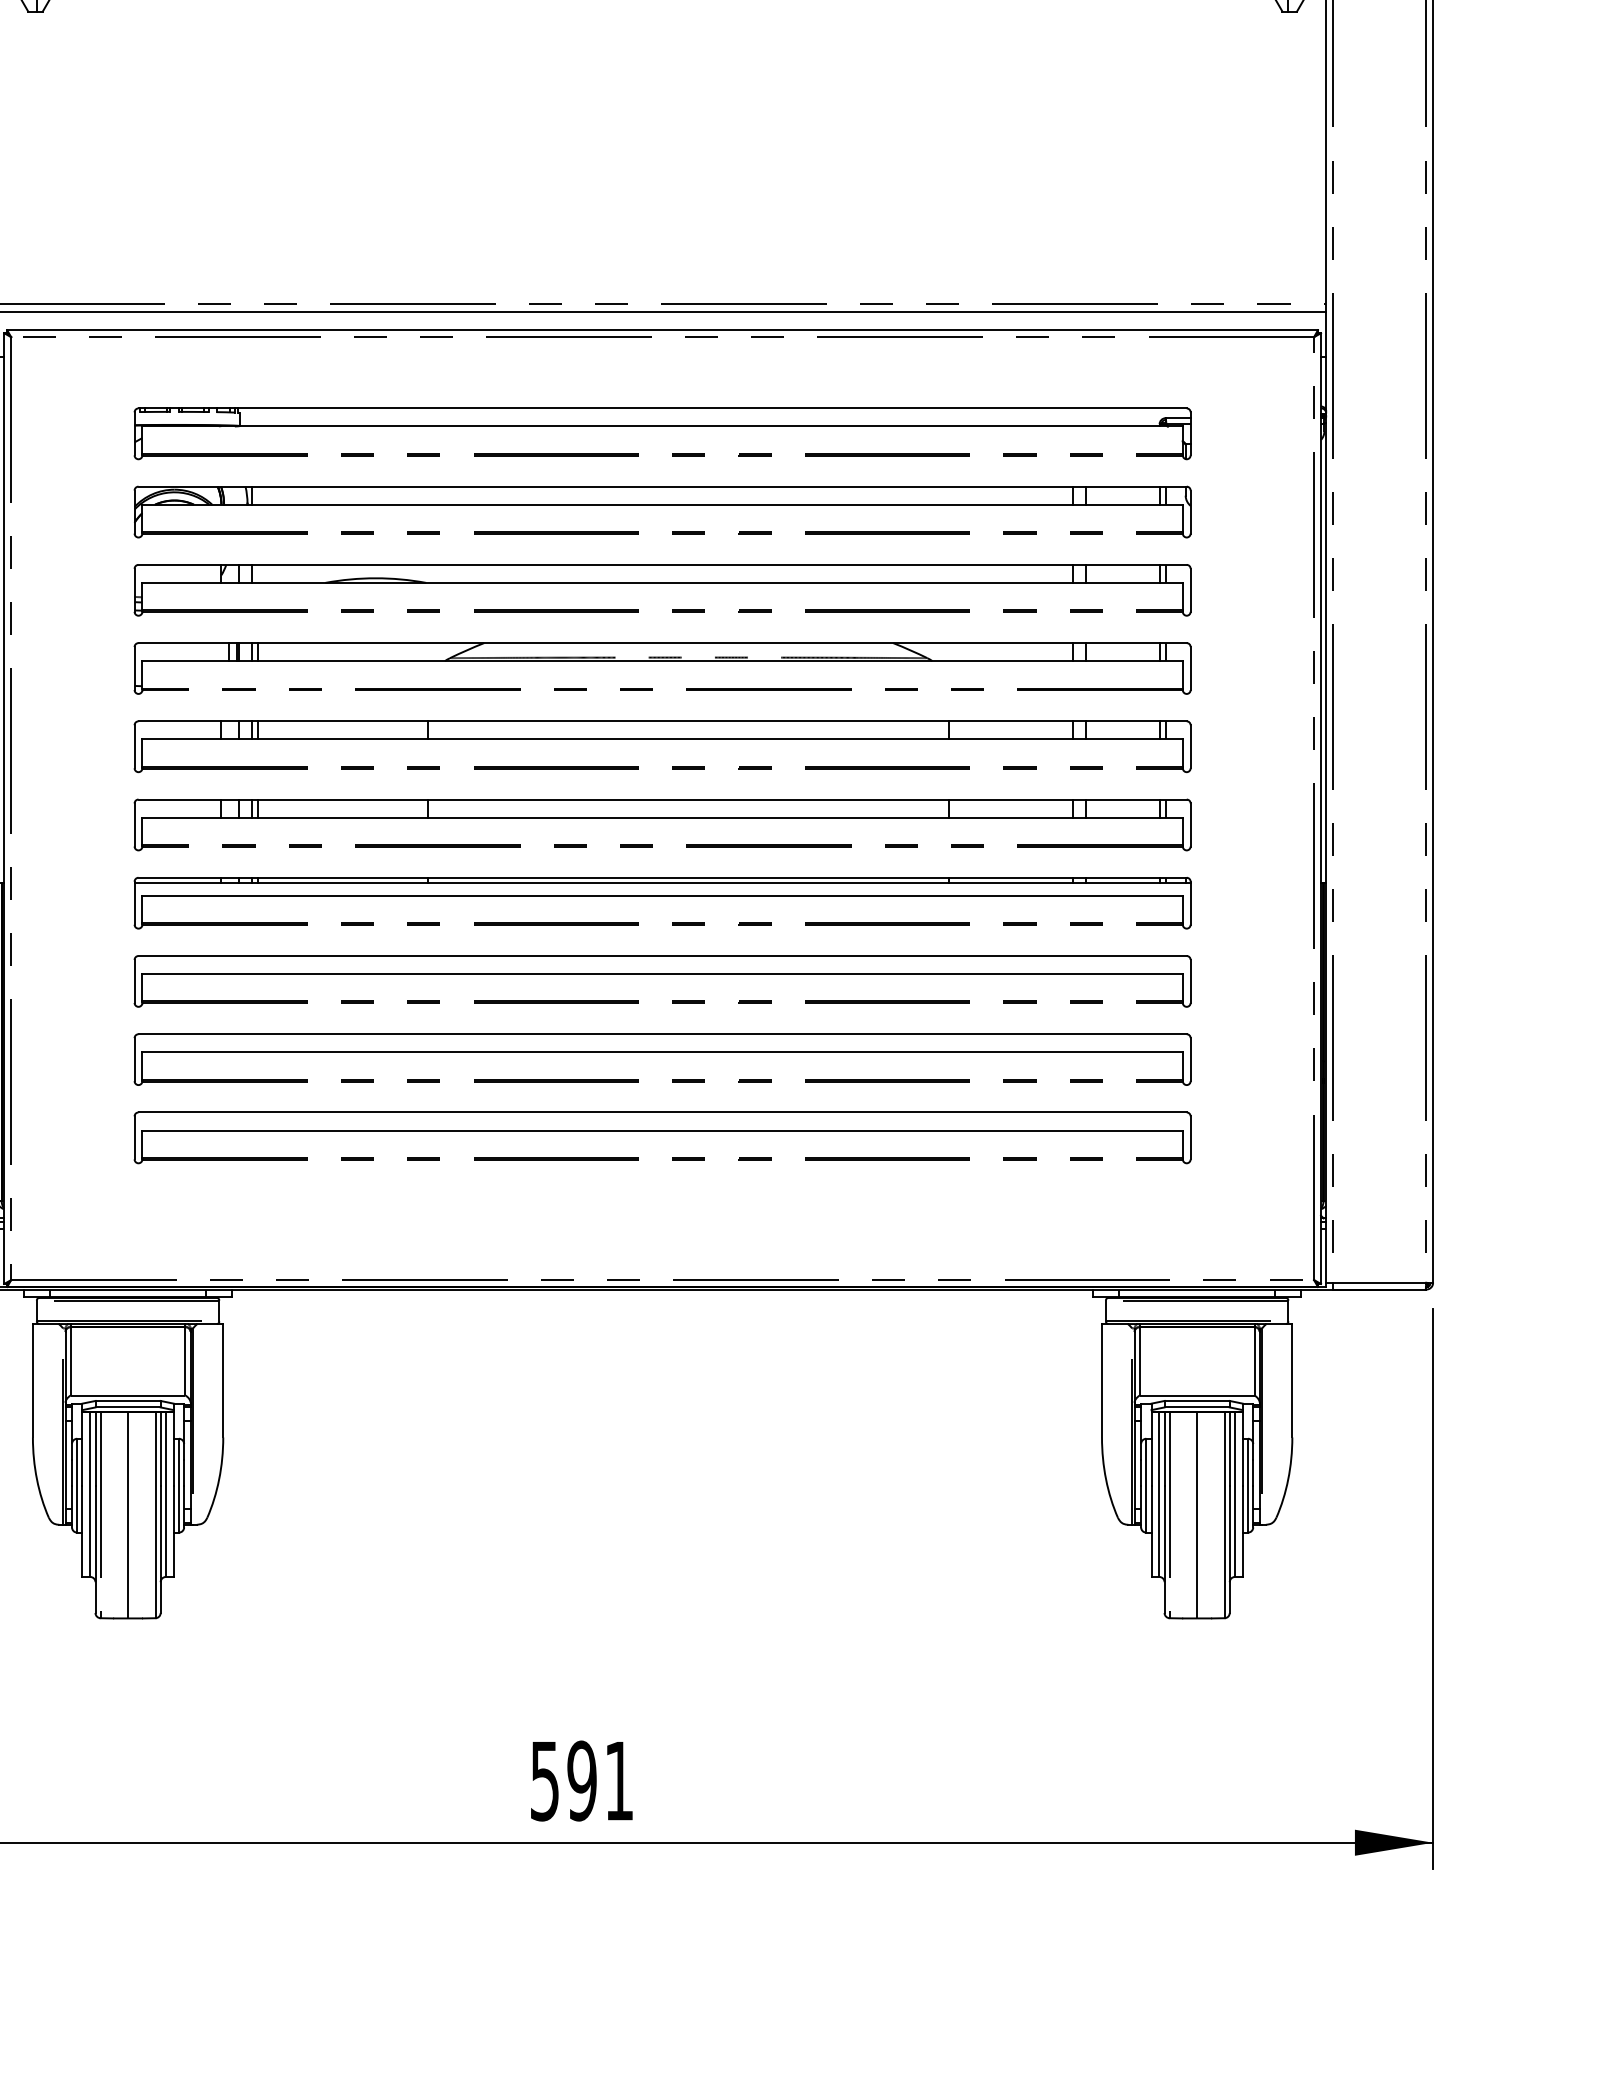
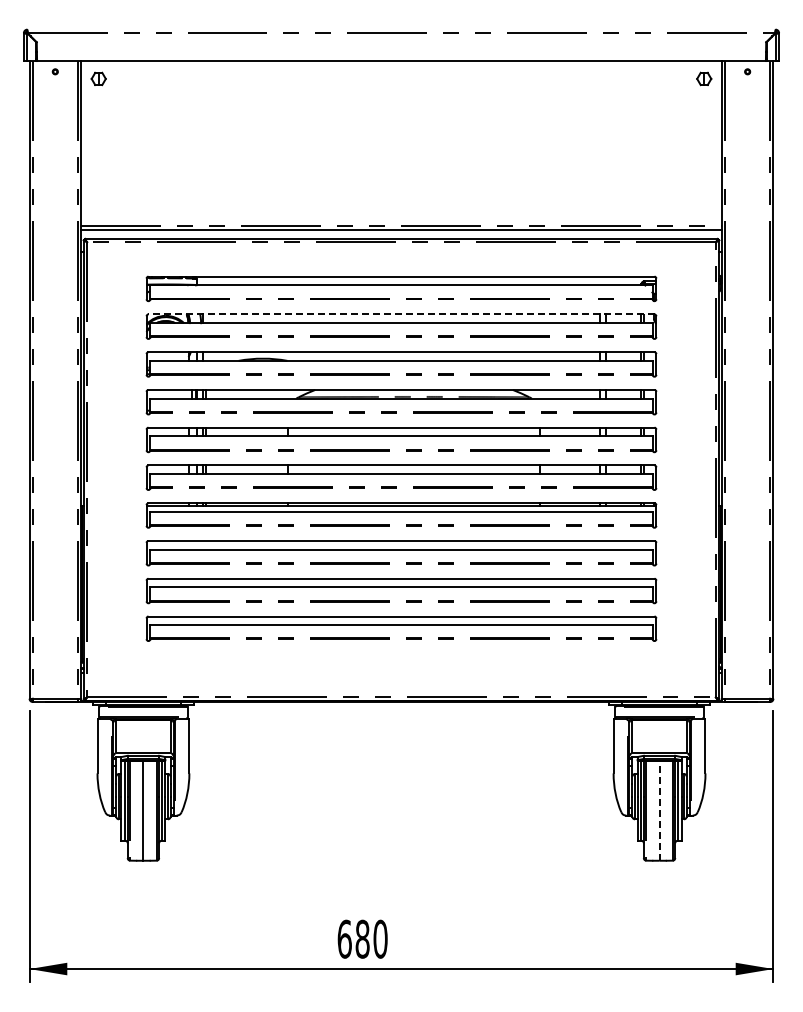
line: (662, 486) -> (401, 314), solid -> dashed
line: (1197, 1514) -> (659, 810), solid -> dashed
text: (581, 1779) -> (362, 938), 591 -> 680

